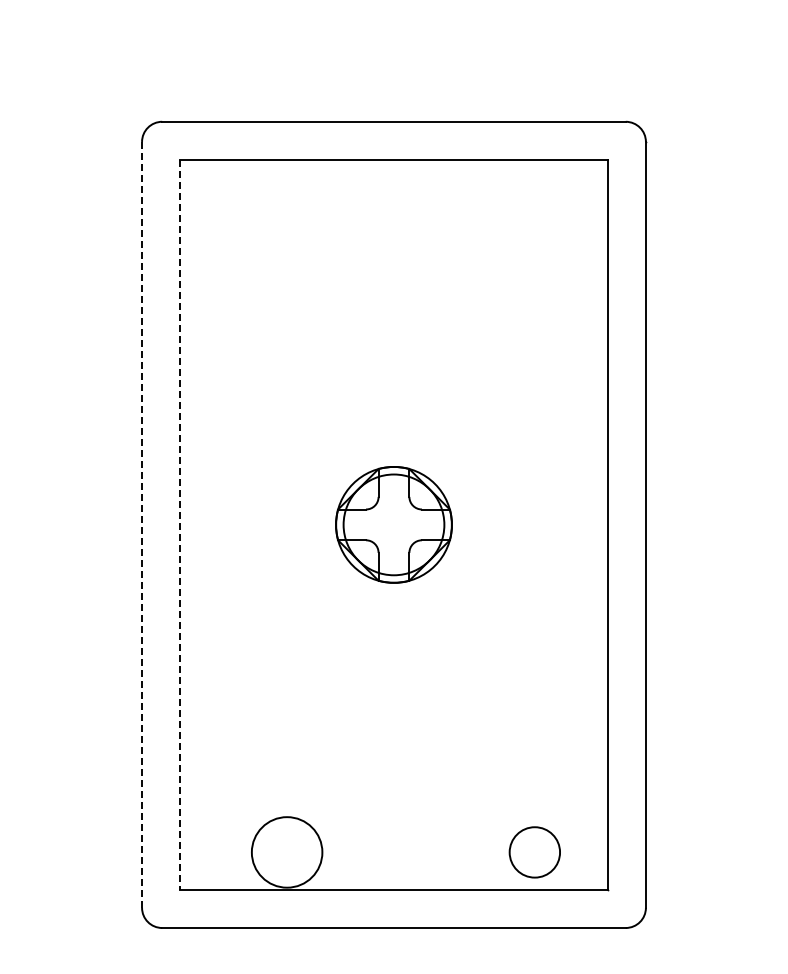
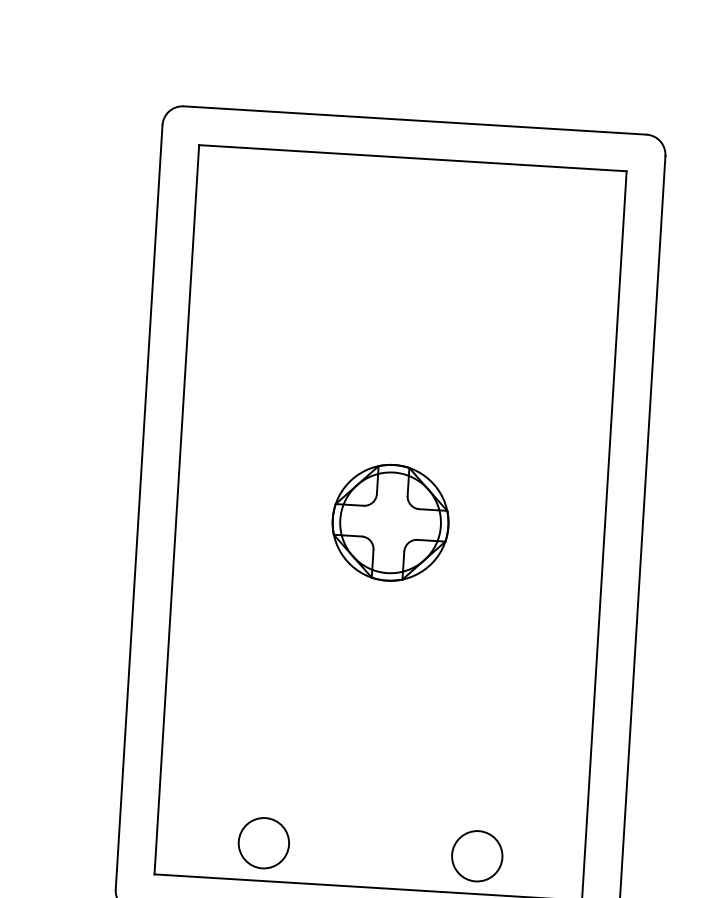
line: (142, 524) -> (139, 507), dashed -> solid
line: (179, 525) -> (176, 510), dashed -> solid
circle: (286, 852) -> (263, 843), size x0.71
circle: (534, 852) -> (476, 856), moved

